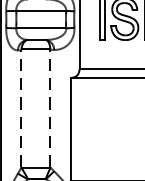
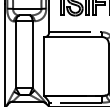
line: (20, 108) -> (15, 54), dashed -> solid
line: (50, 108) -> (32, 54), dashed -> solid

